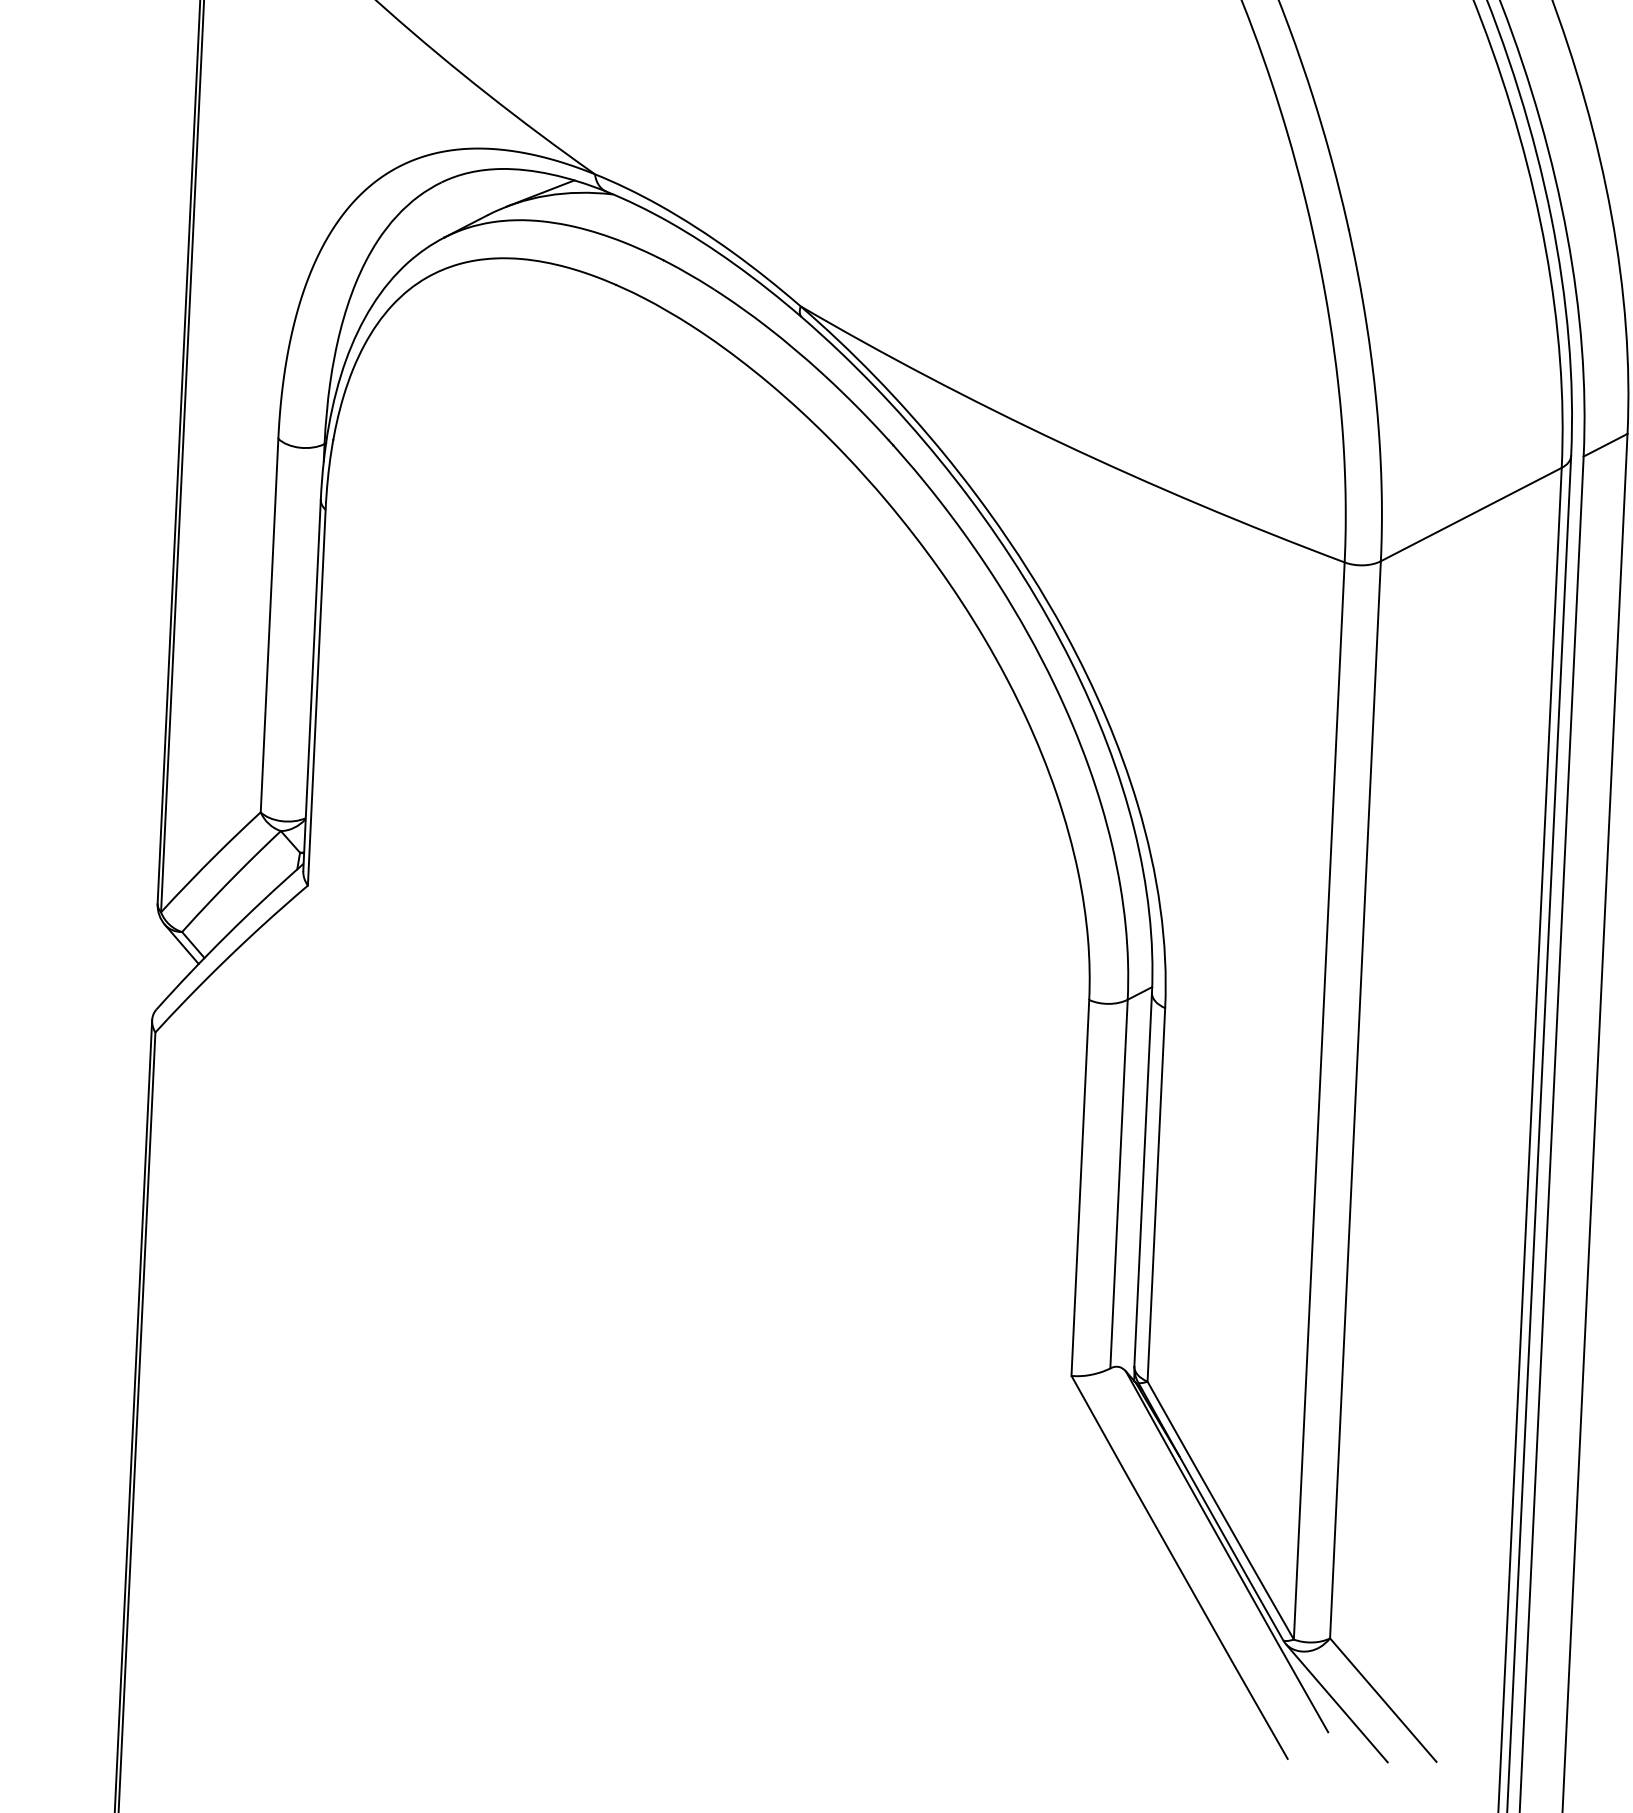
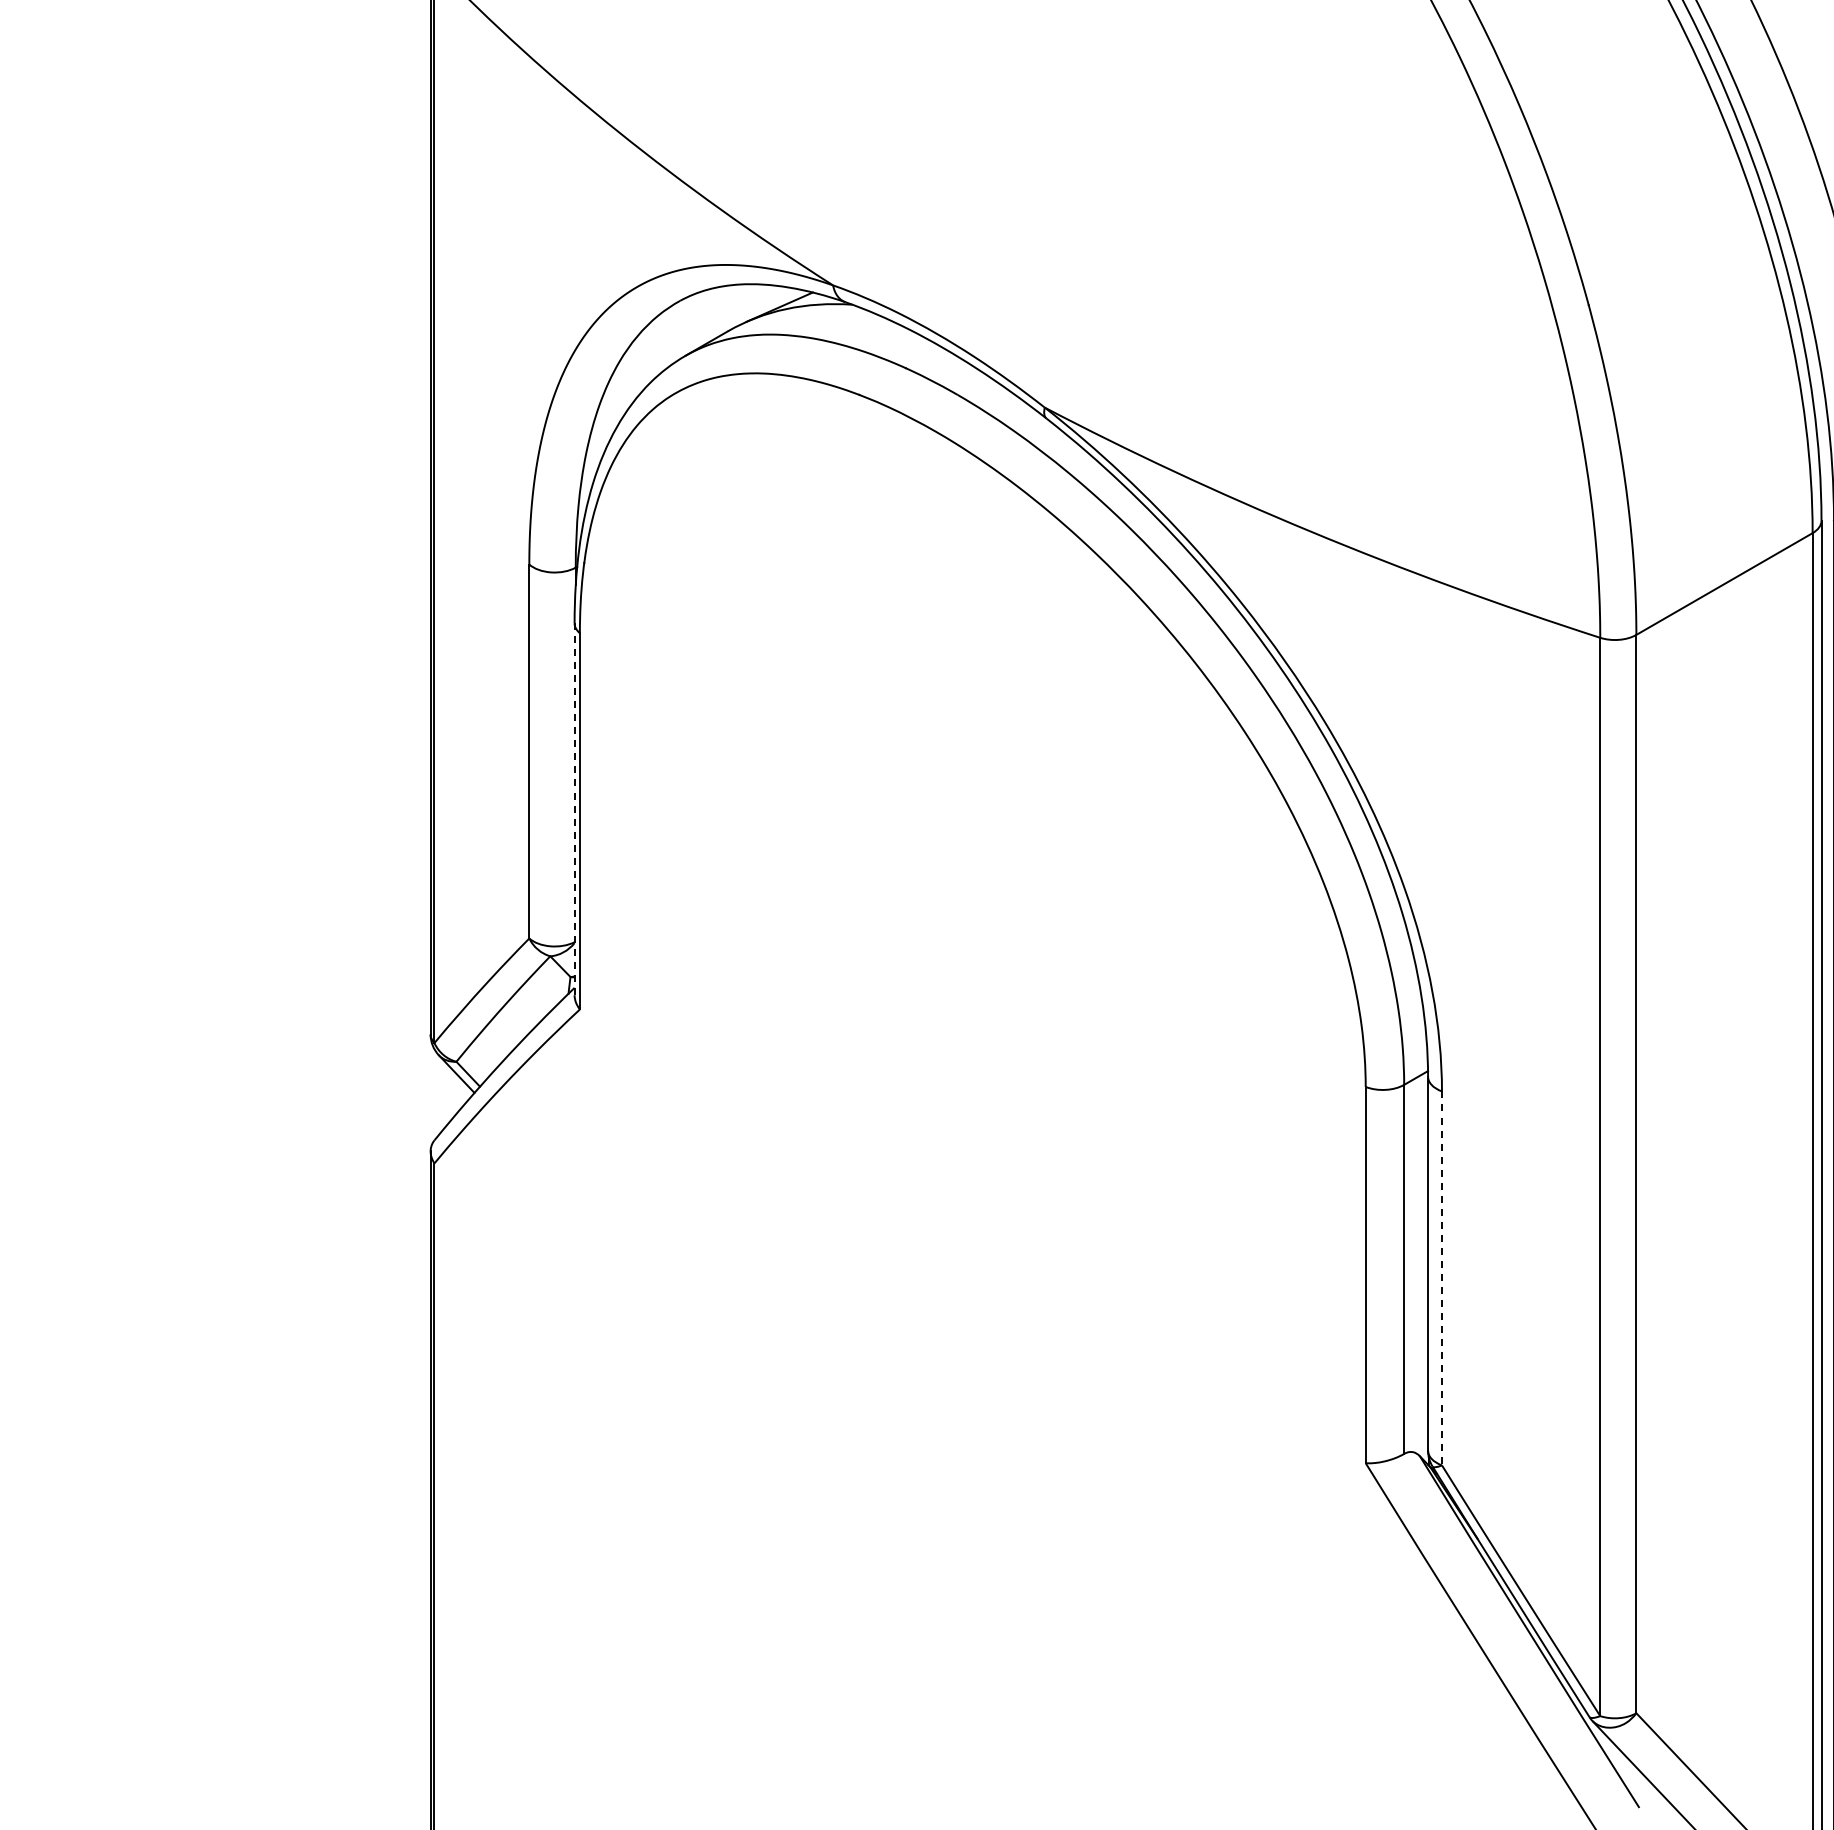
line: (311, 685) -> (574, 809), solid -> dashed
line: (1155, 1194) -> (1441, 1278), solid -> dashed

